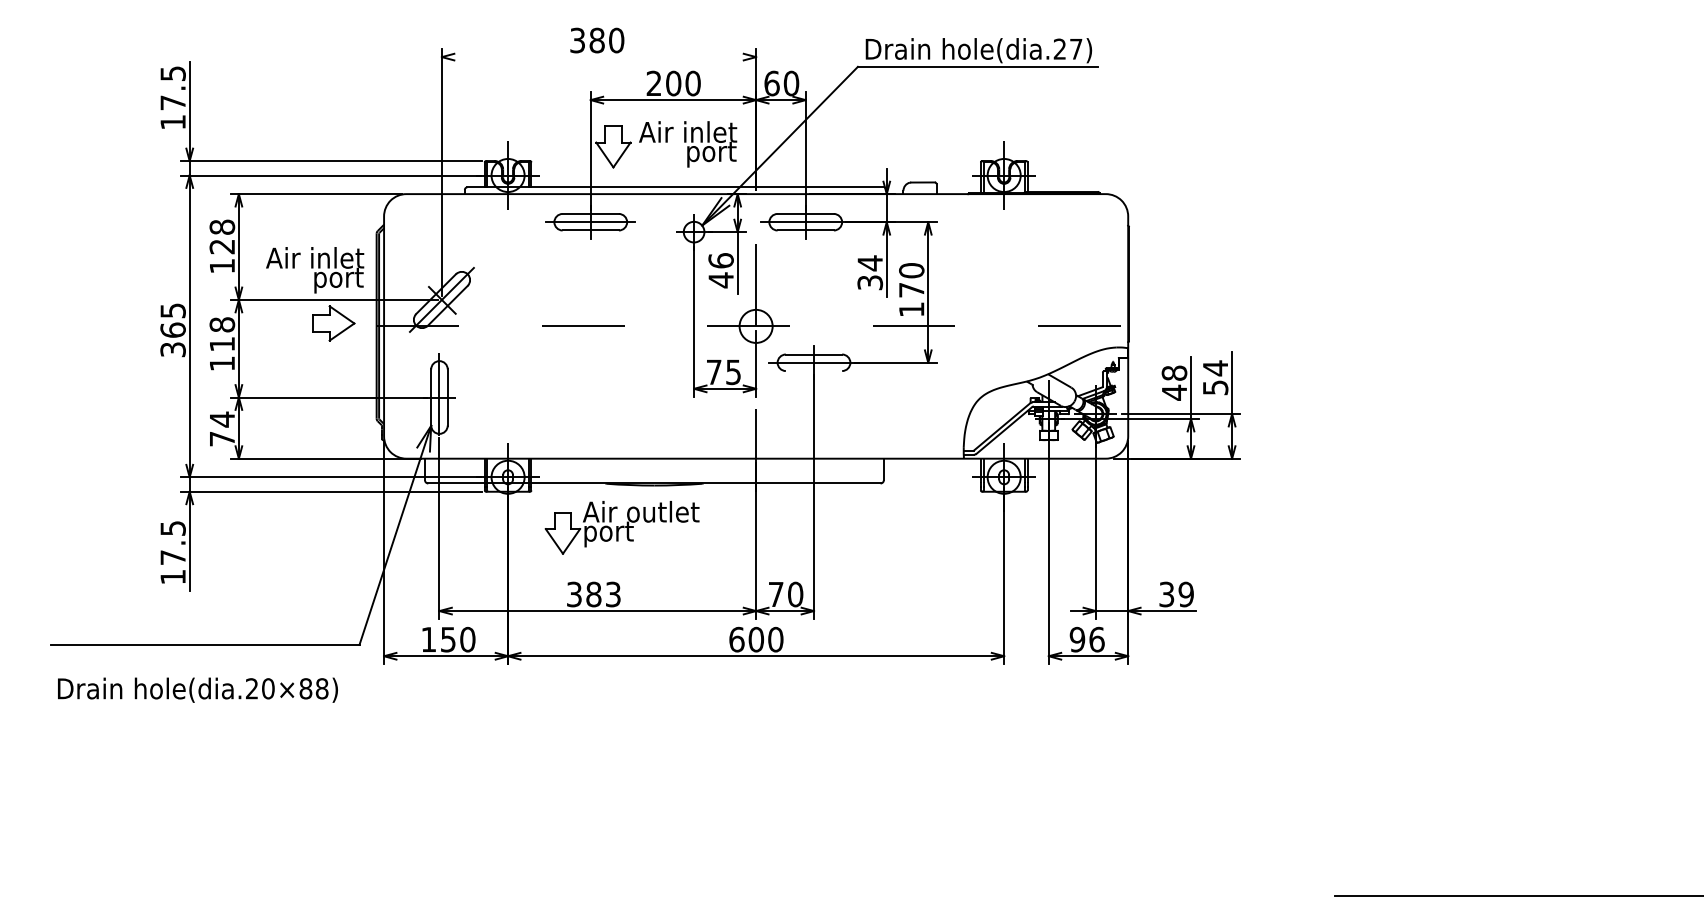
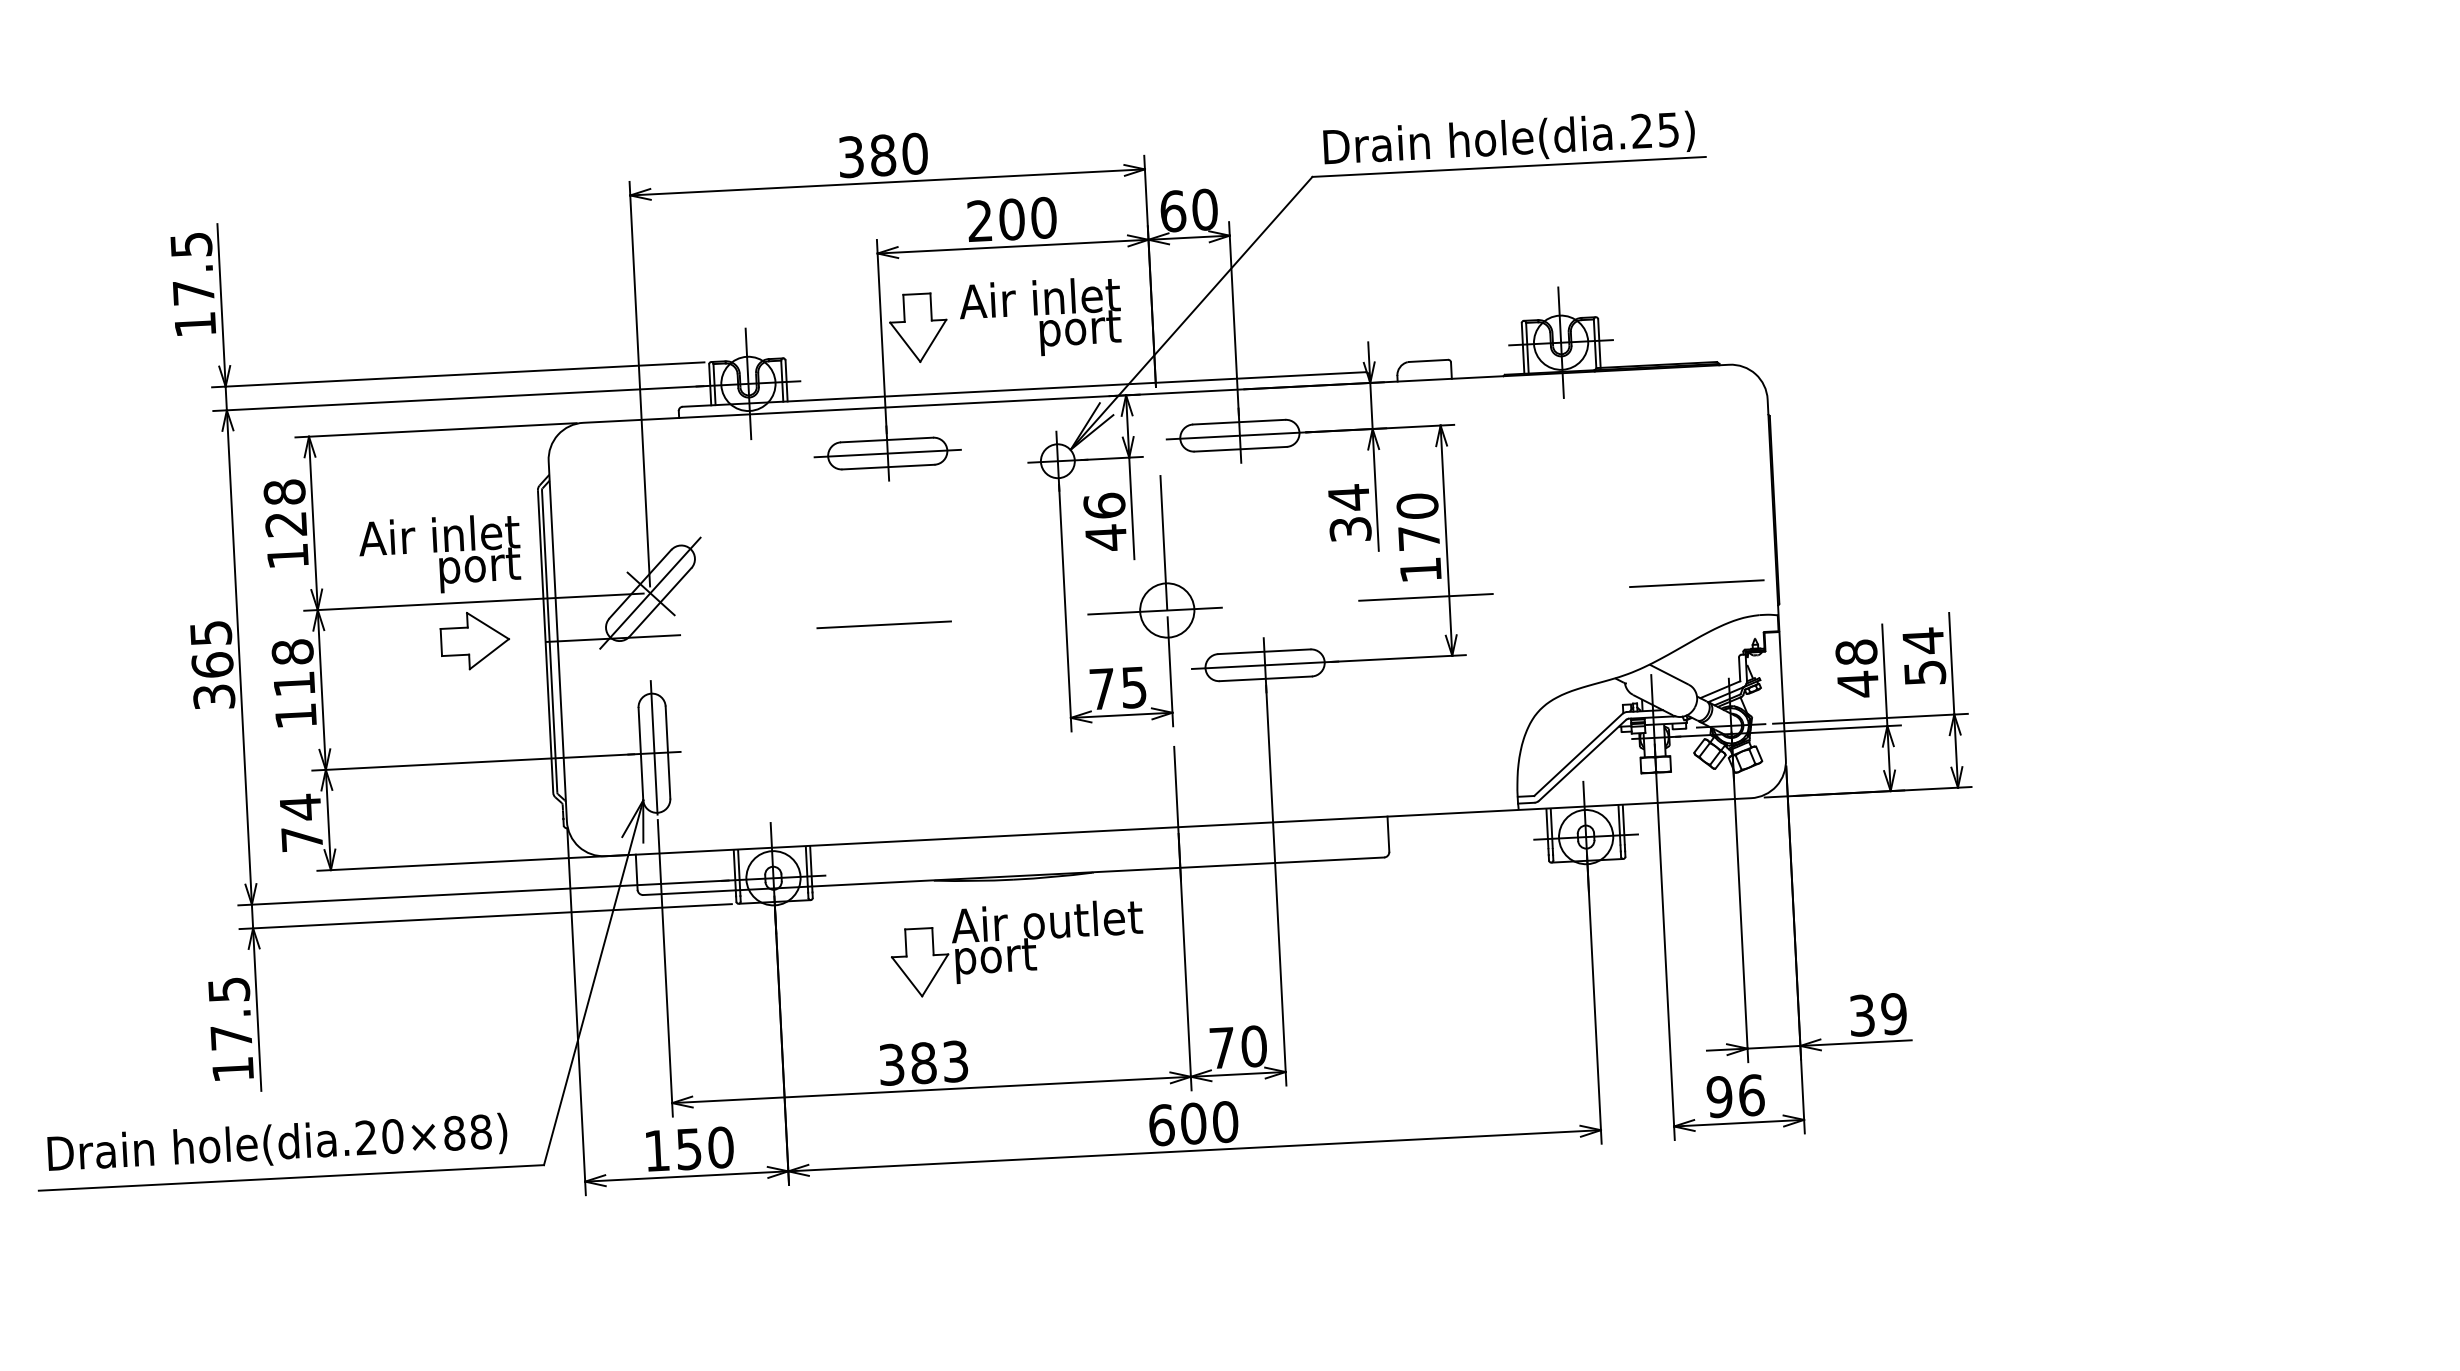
text: (1076, 49) -> (1669, 130), hole(dia.27) -> hole(dia.25)
line: (598, 57) -> (886, 183), added
line: (813, 371) -> (1264, 679), added
part: (621, 527) -> (1015, 948), moved
text: (197, 689) -> (276, 1143), moved

